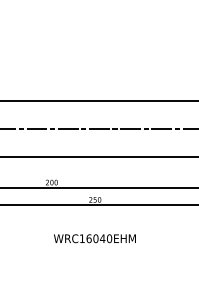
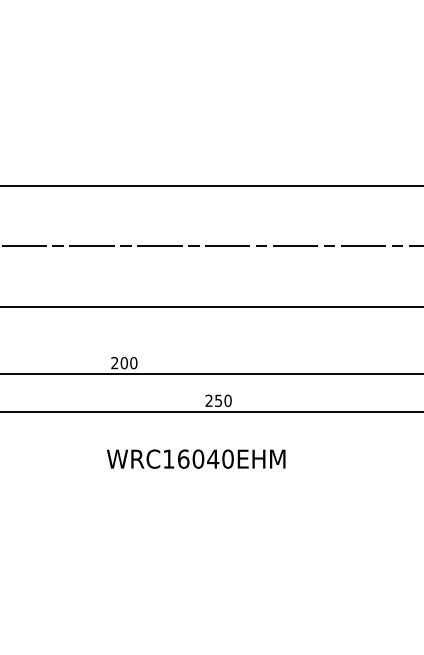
text: (94, 238) -> (195, 458), moved

